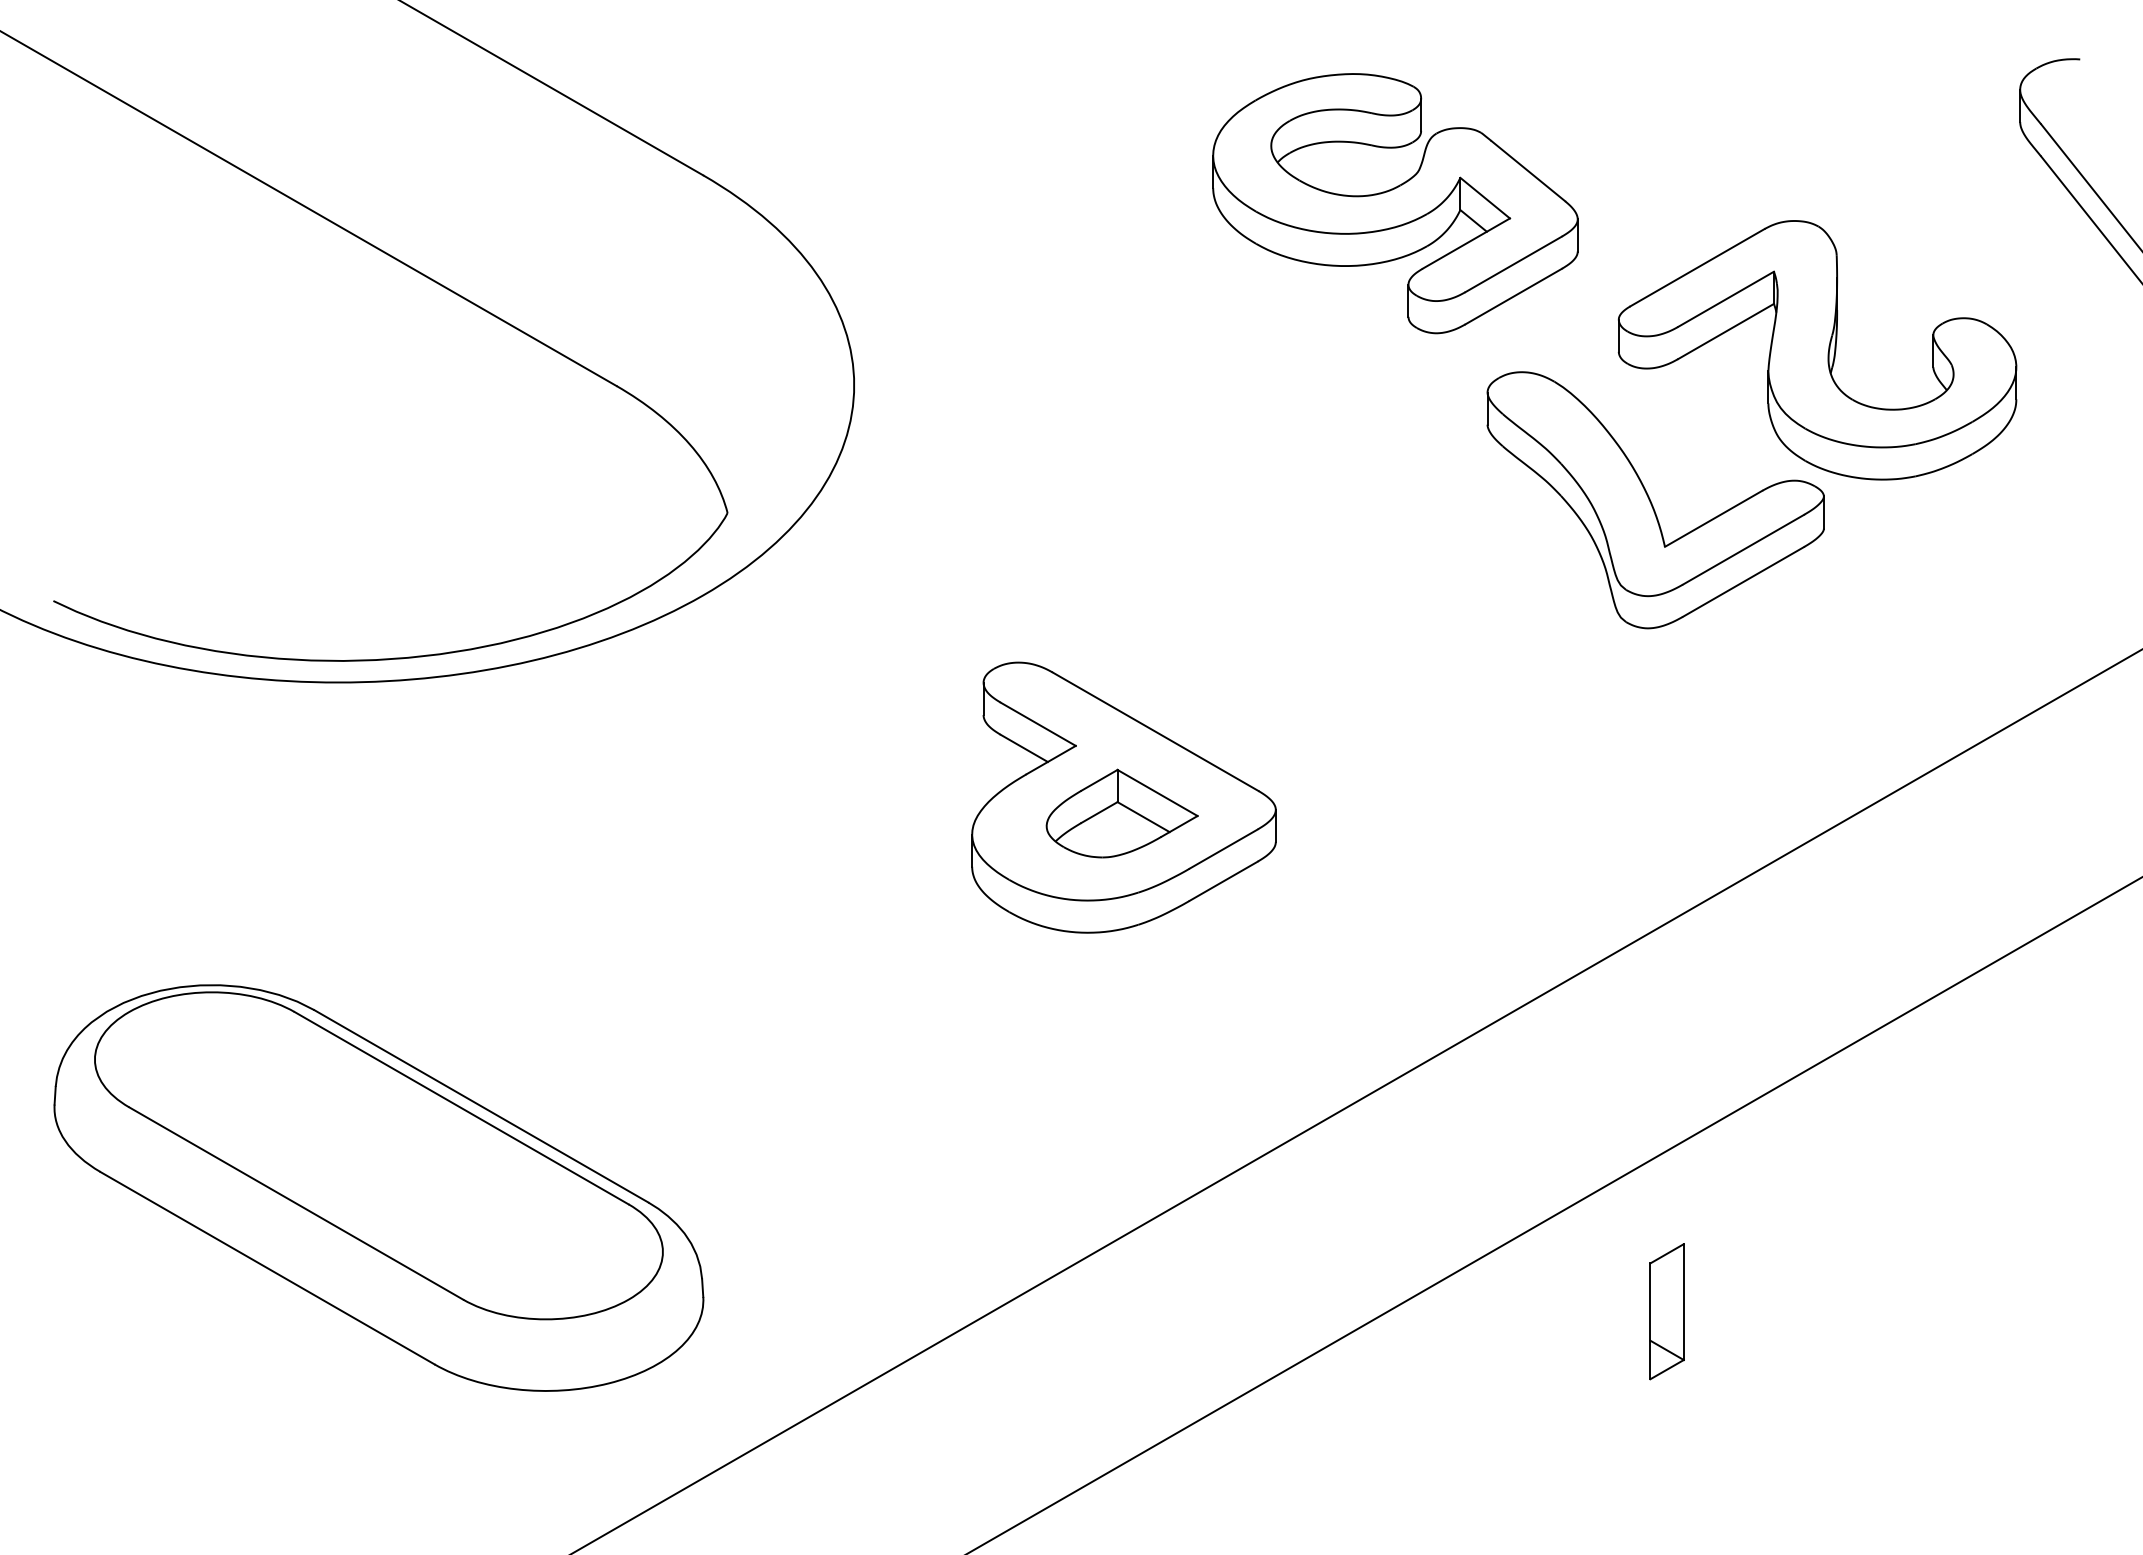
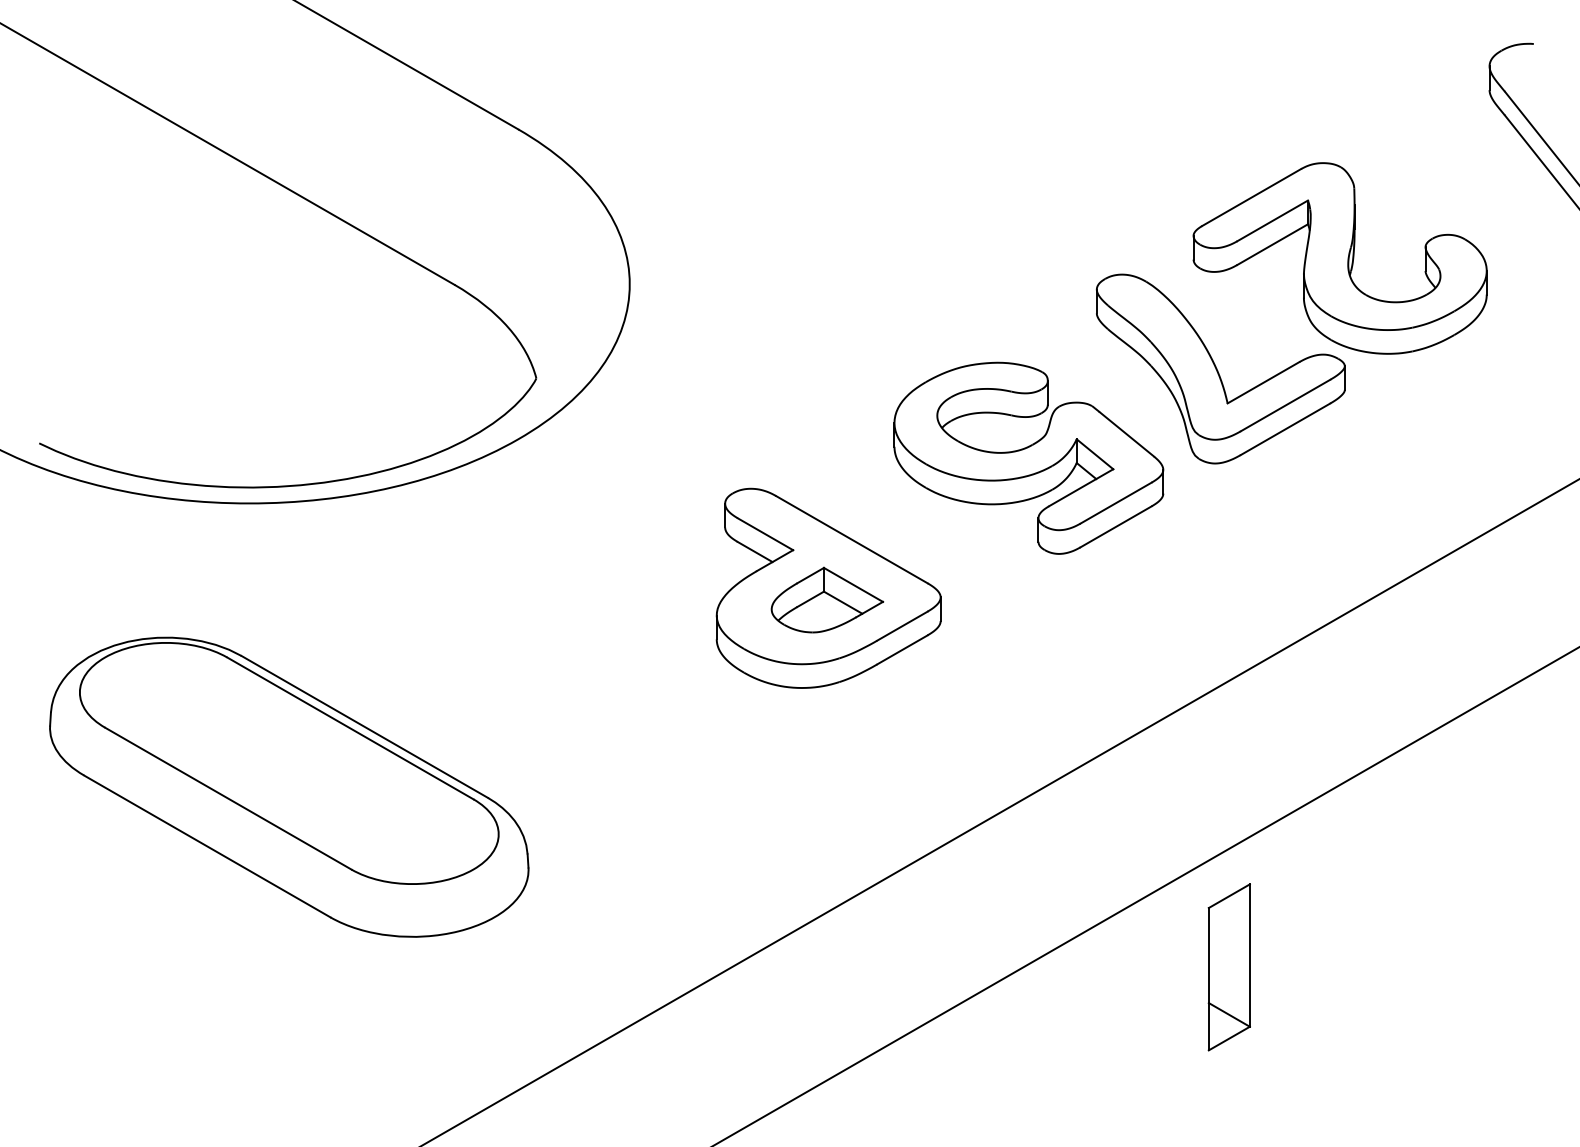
part: (1394, 202) -> (1028, 457), moved
part: (379, 1187) -> (289, 786), moved
part: (1666, 1311) -> (1228, 967), size x1.67

